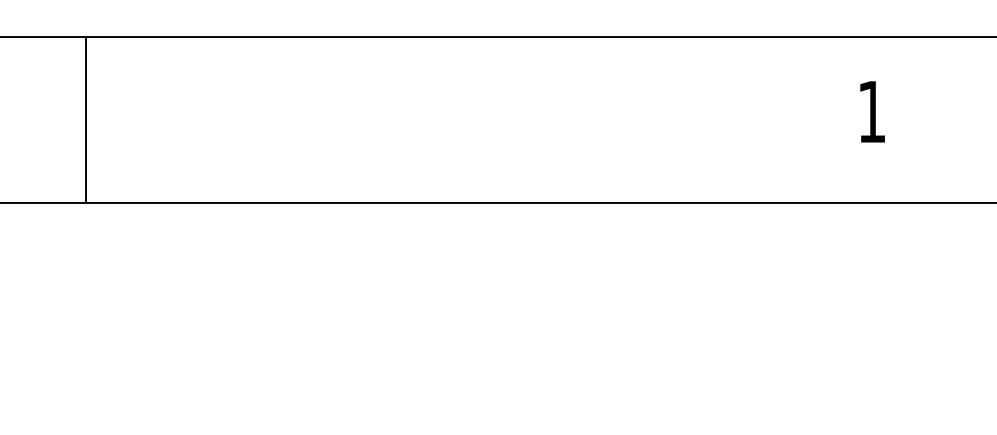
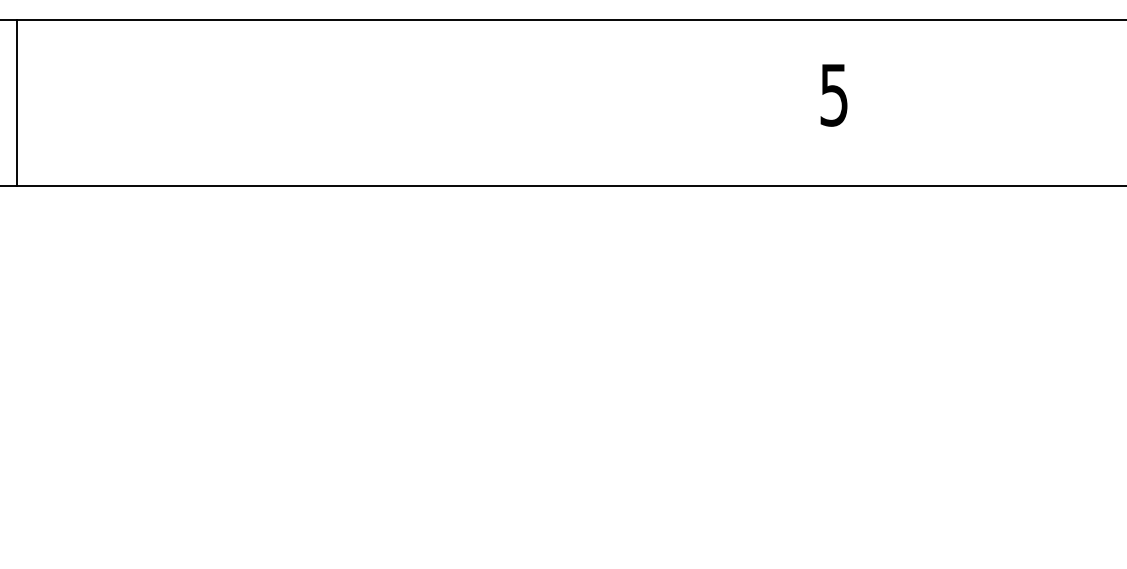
text: (871, 112) -> (833, 95), 1 -> 5
line: (86, 119) -> (17, 102), moved

